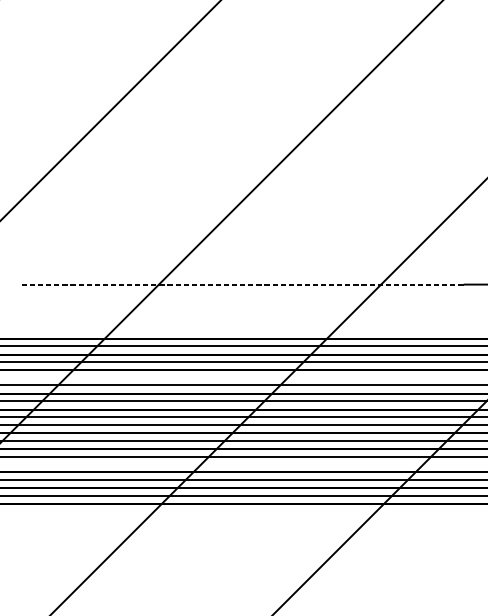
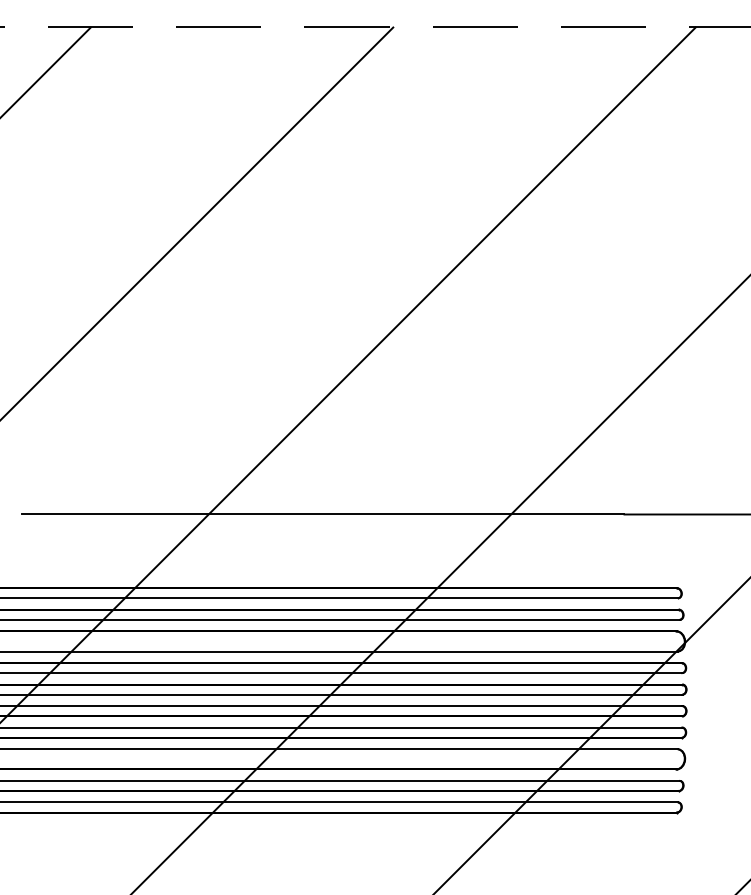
line: (242, 284) -> (322, 514), dashed -> solid

